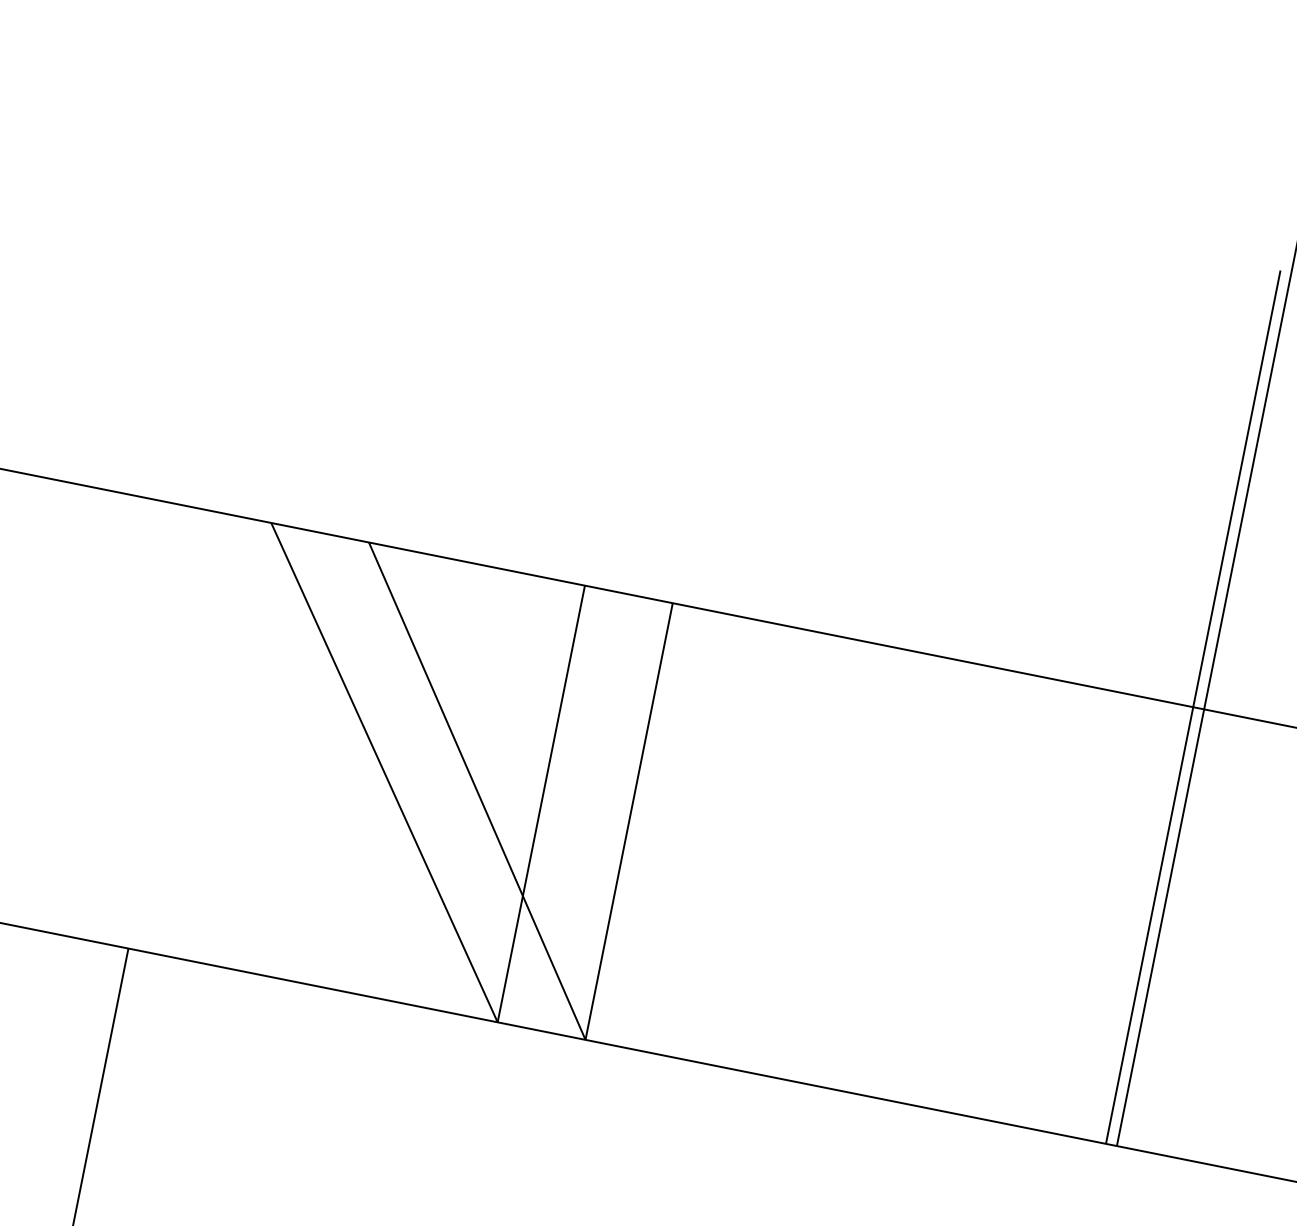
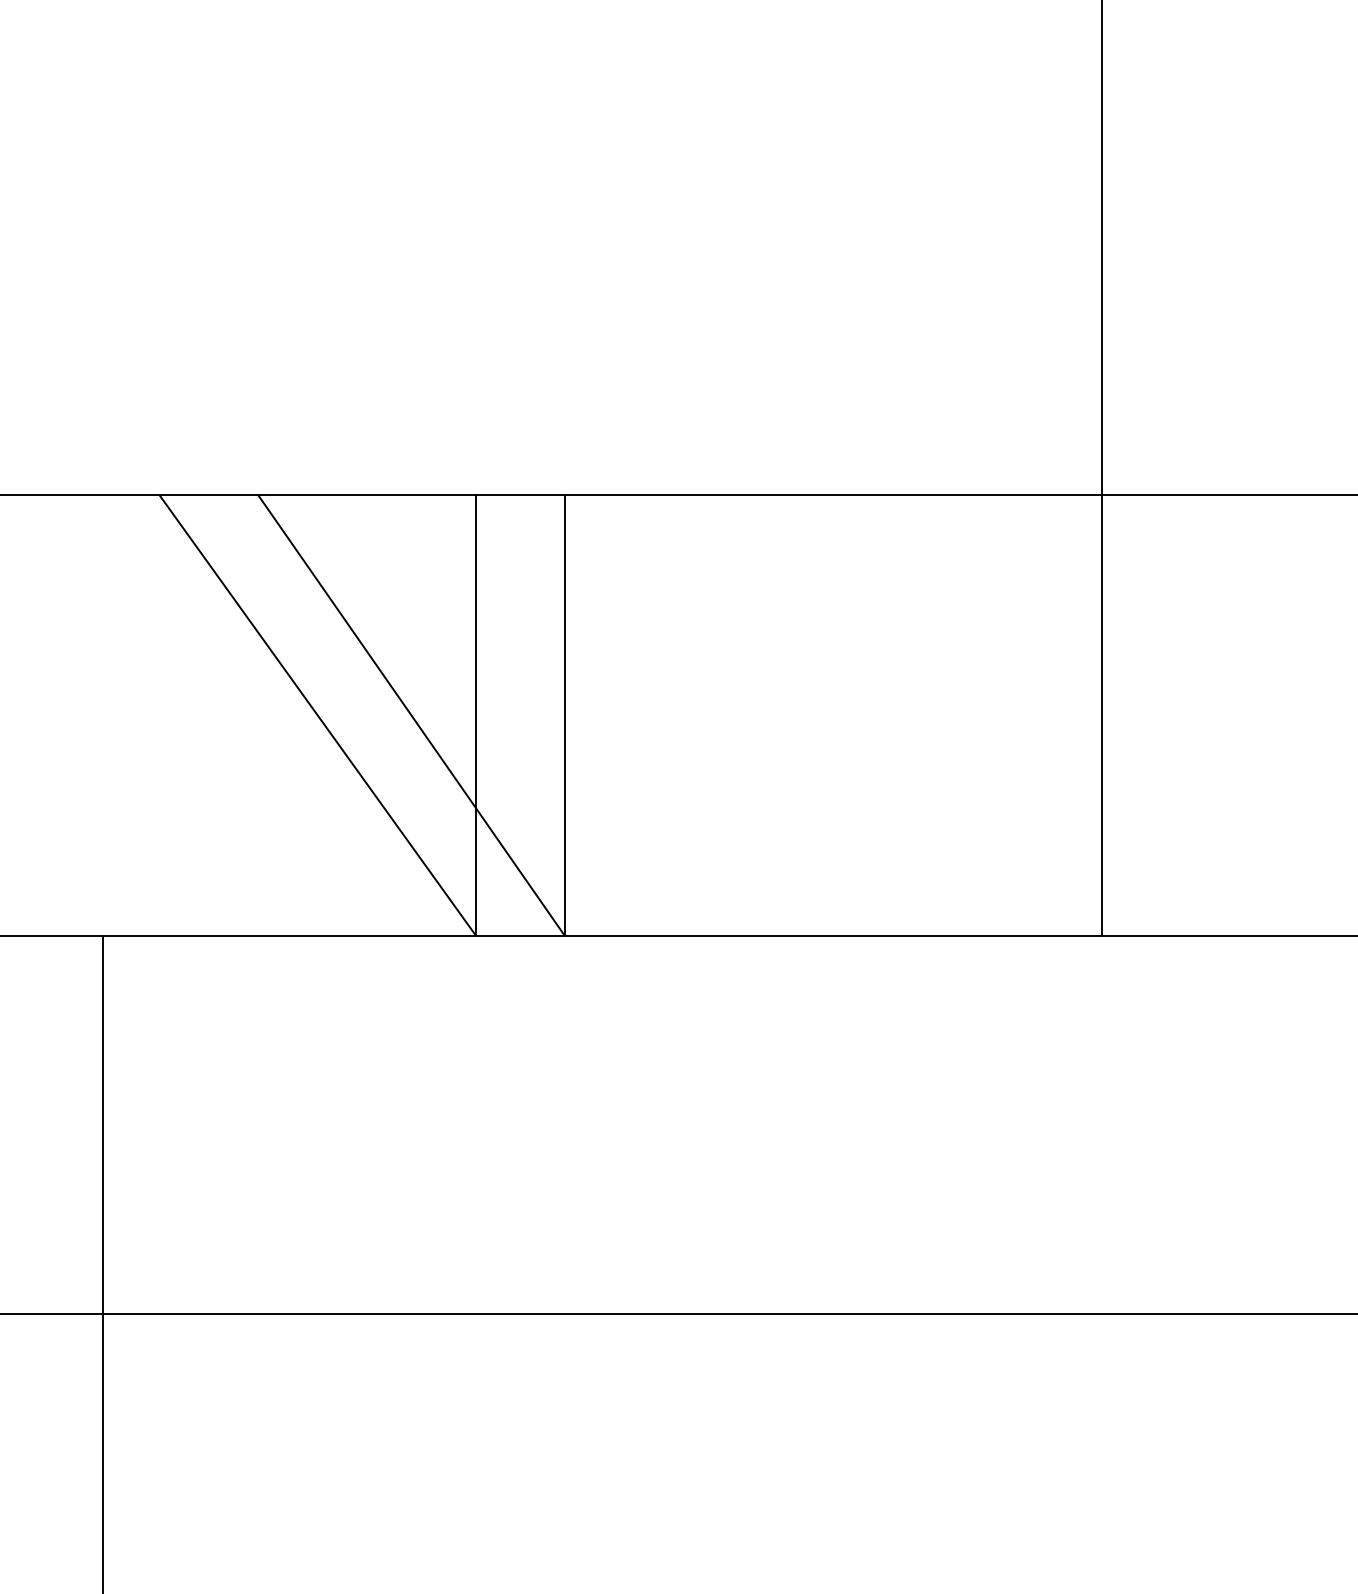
line: (1193, 706) -> (1090, 494), removed

